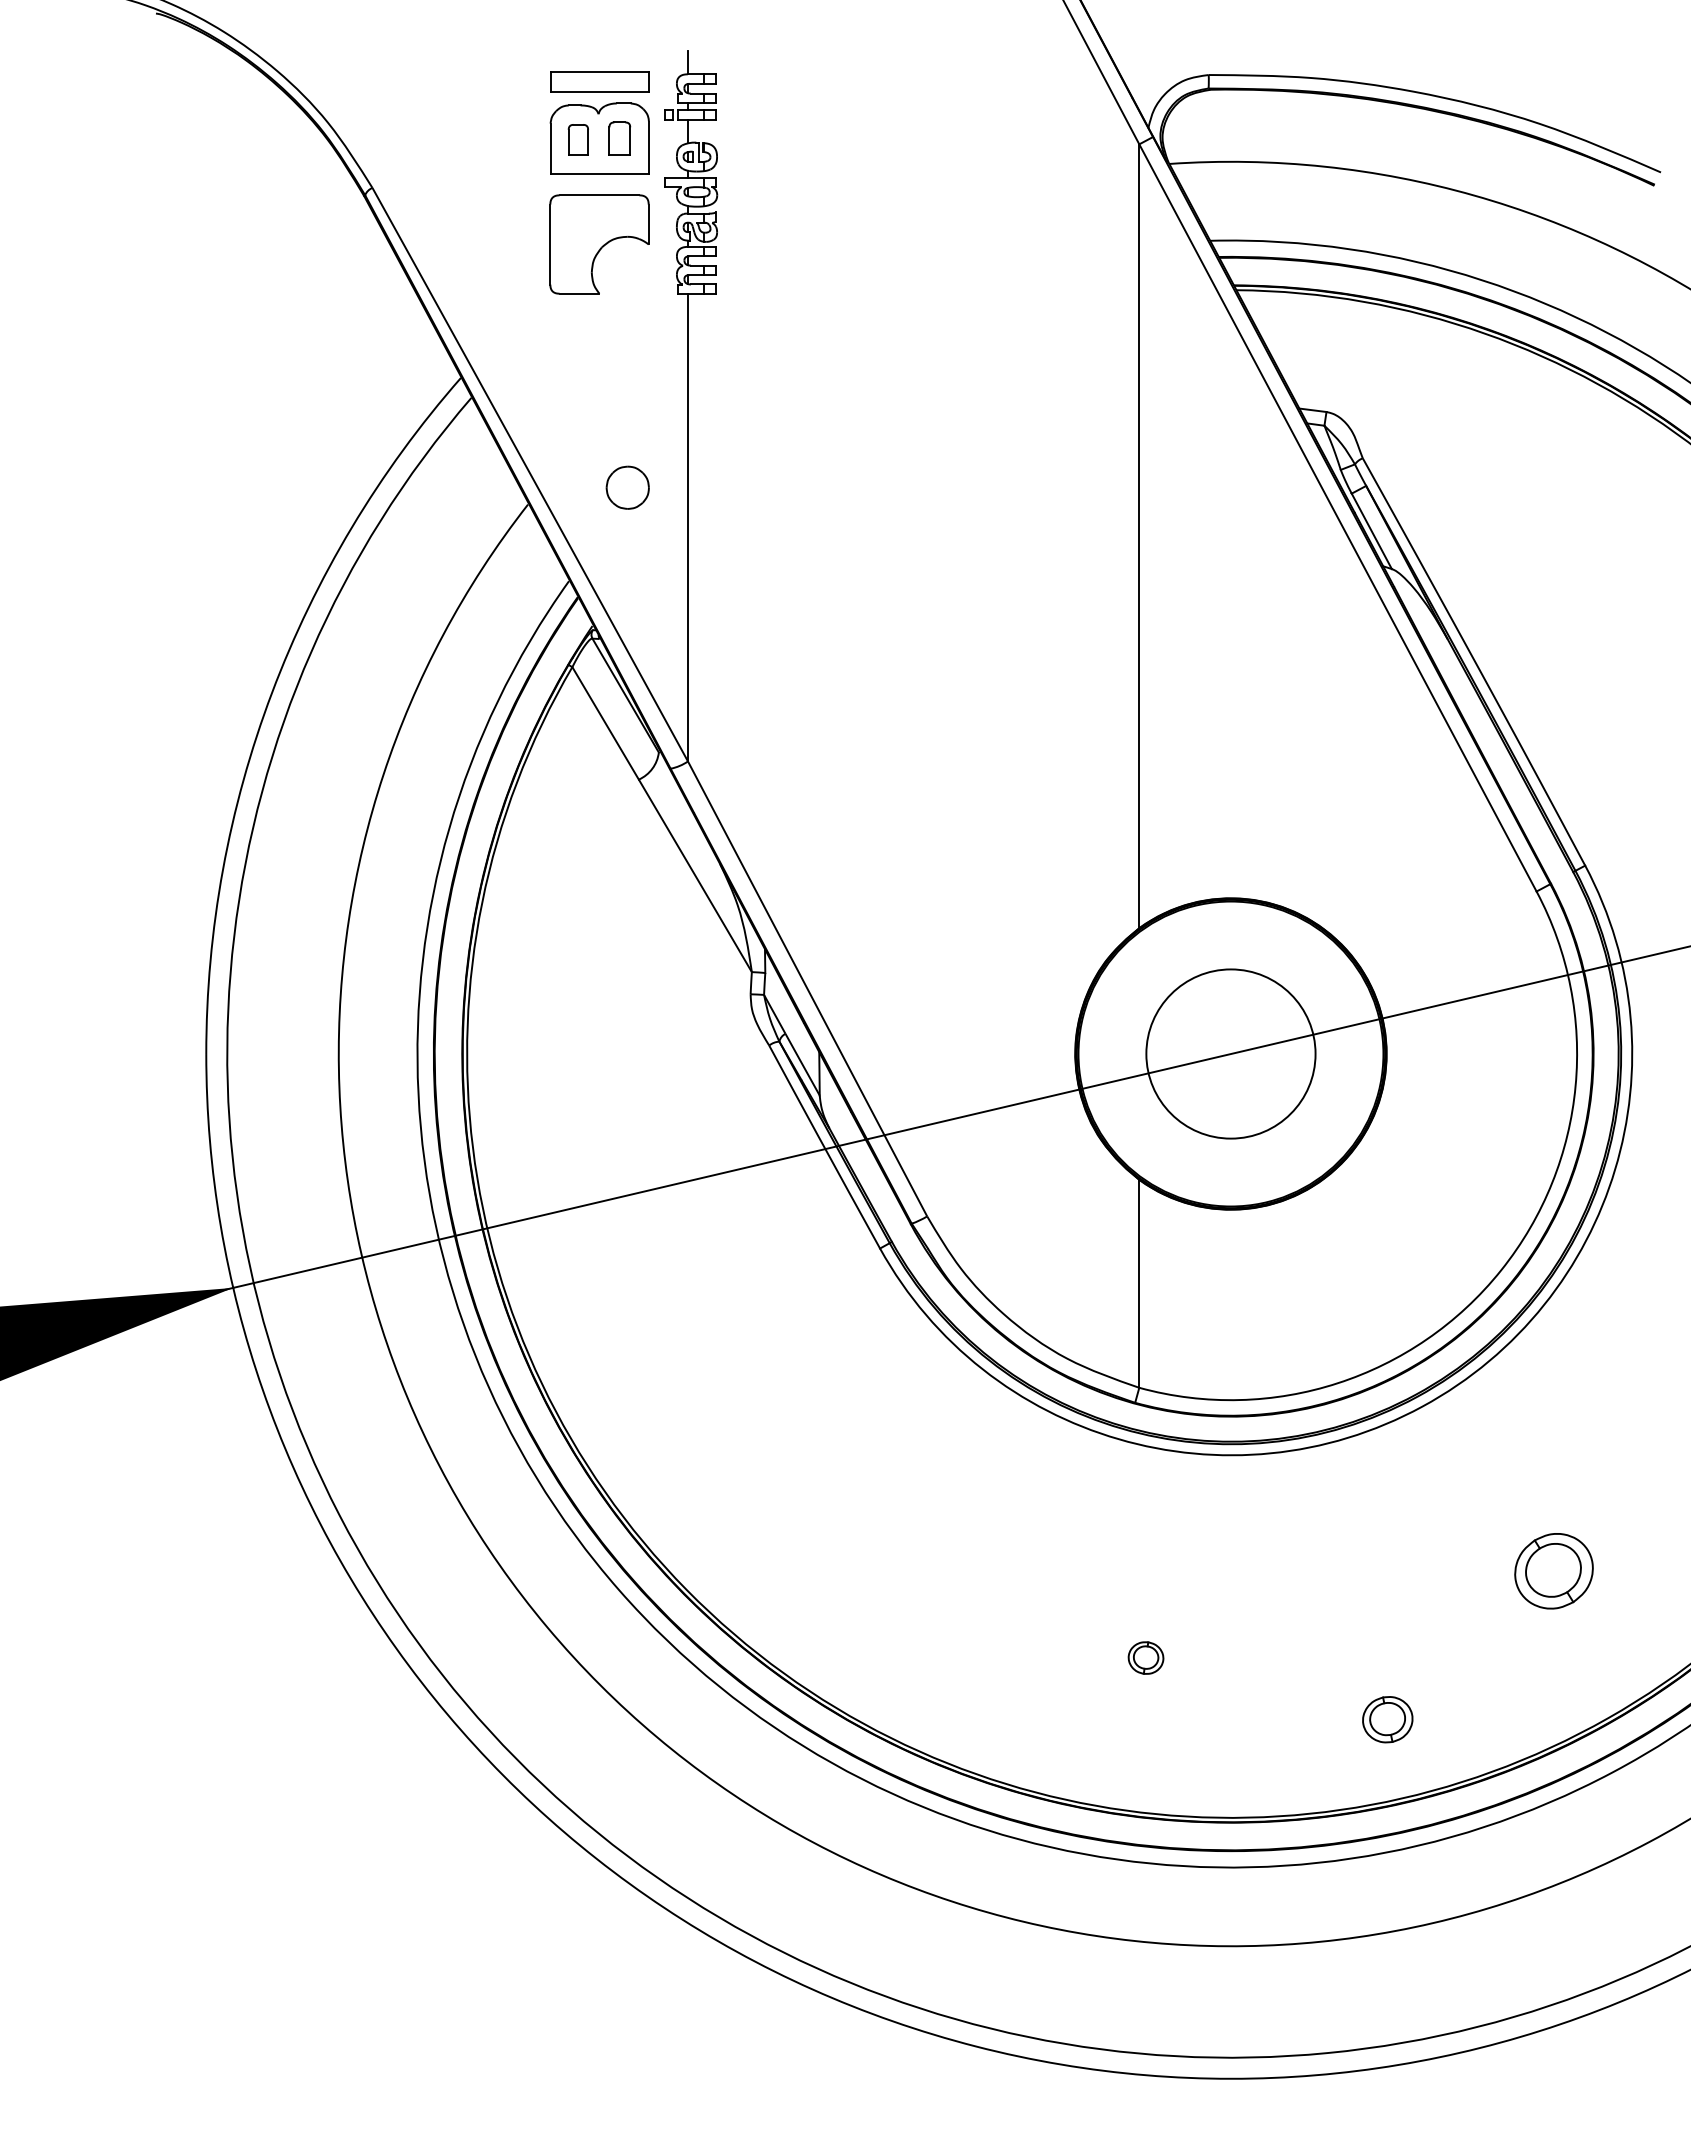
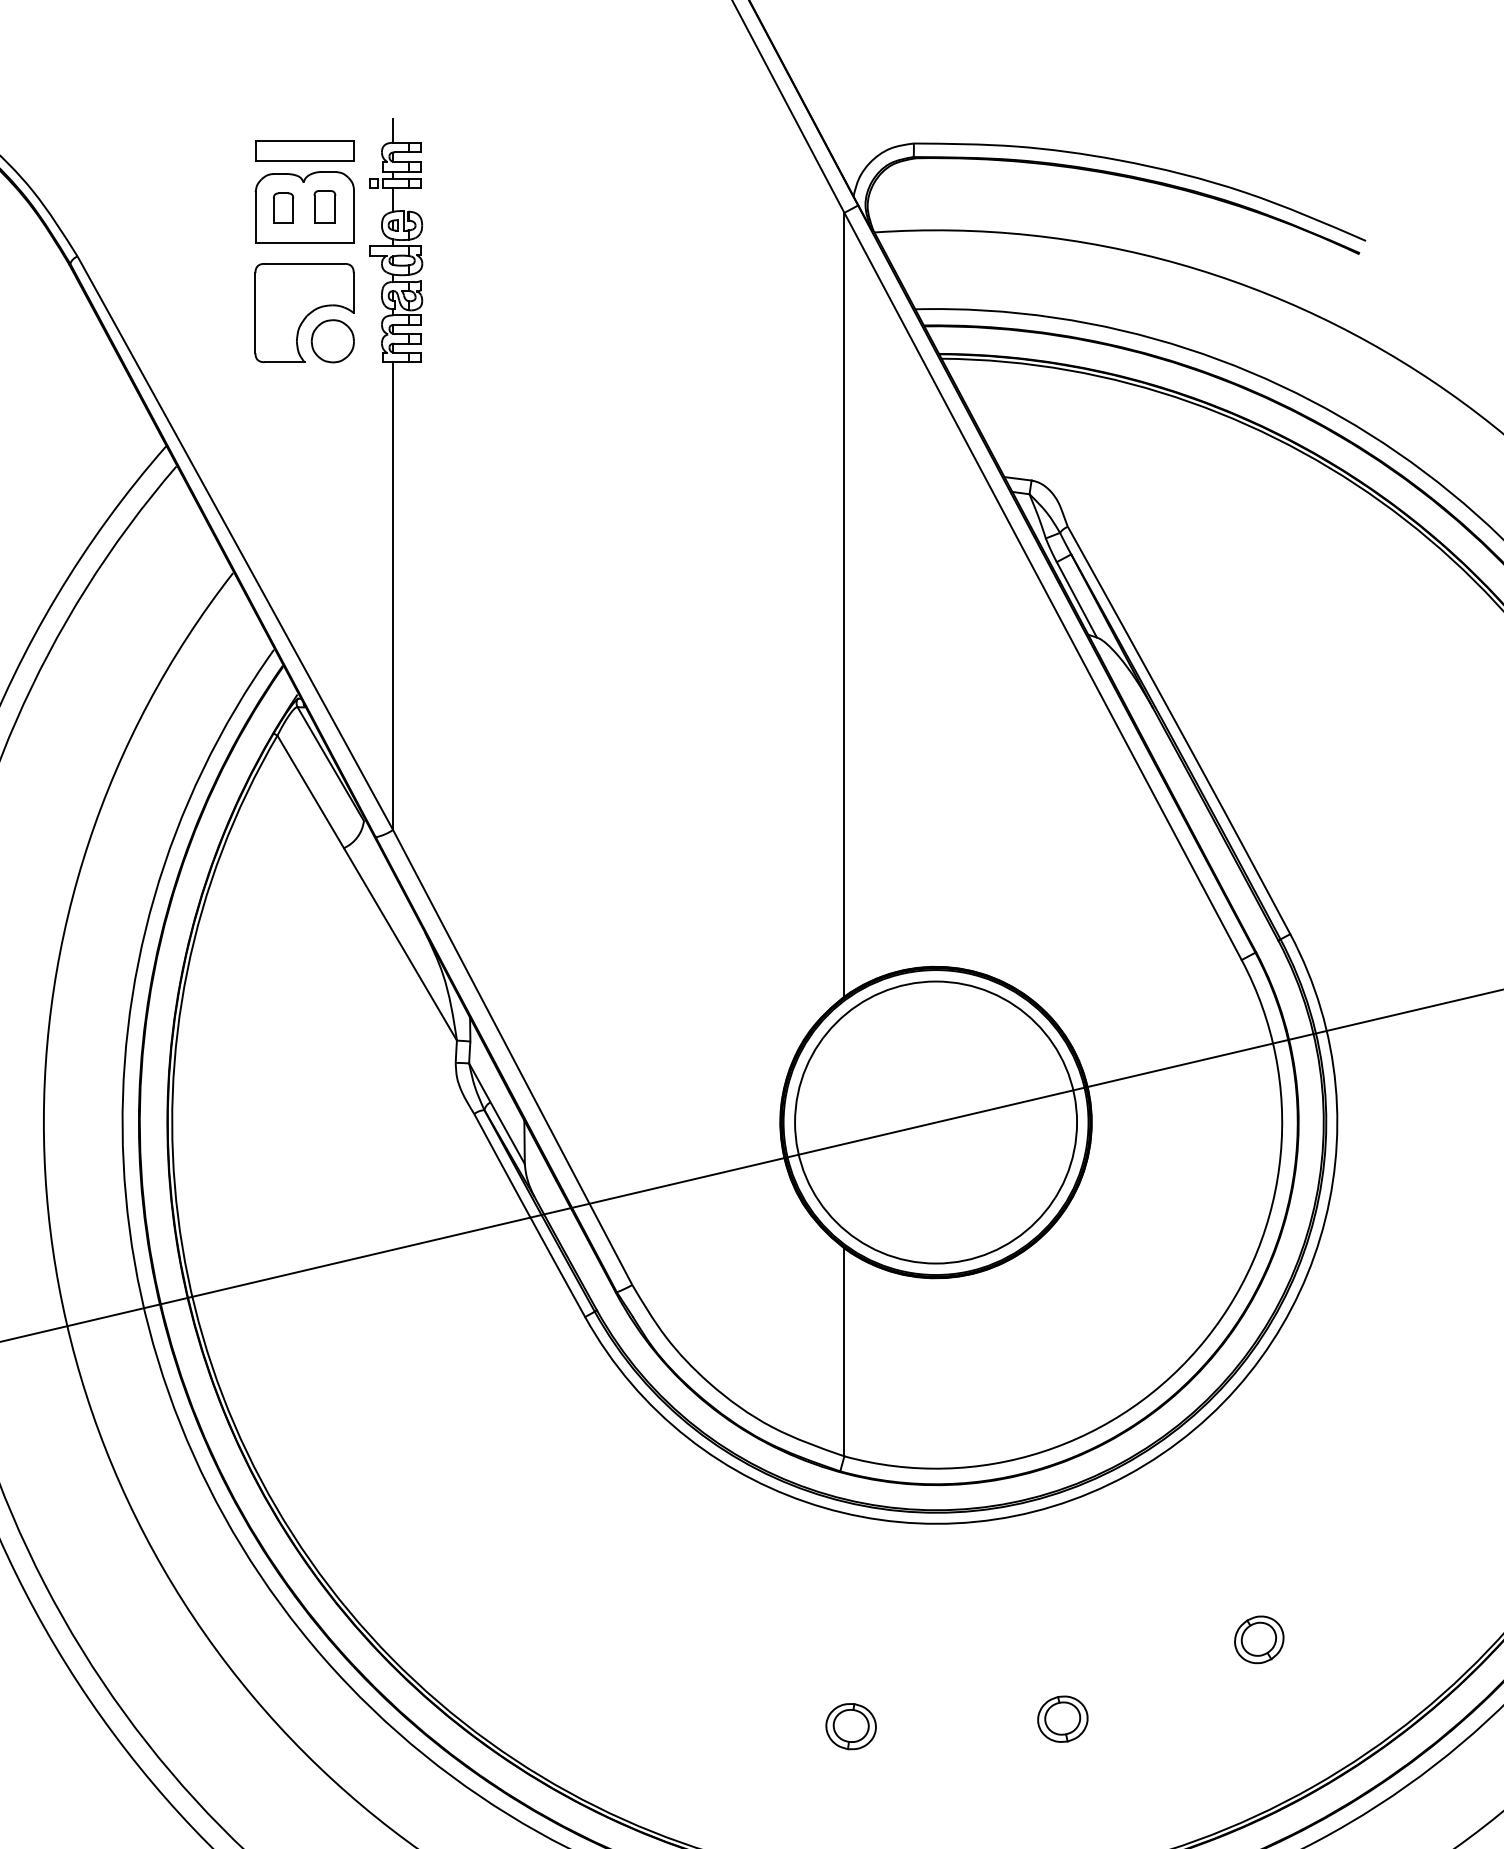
part: (627, 487) -> (332, 341), moved
circle: (1230, 1054) -> (935, 1123), size x1.67
part: (1554, 1571) -> (1259, 1640), size x0.62
part: (1145, 1657) -> (850, 1726), size x1.43
part: (1387, 1719) -> (1062, 1719), moved

